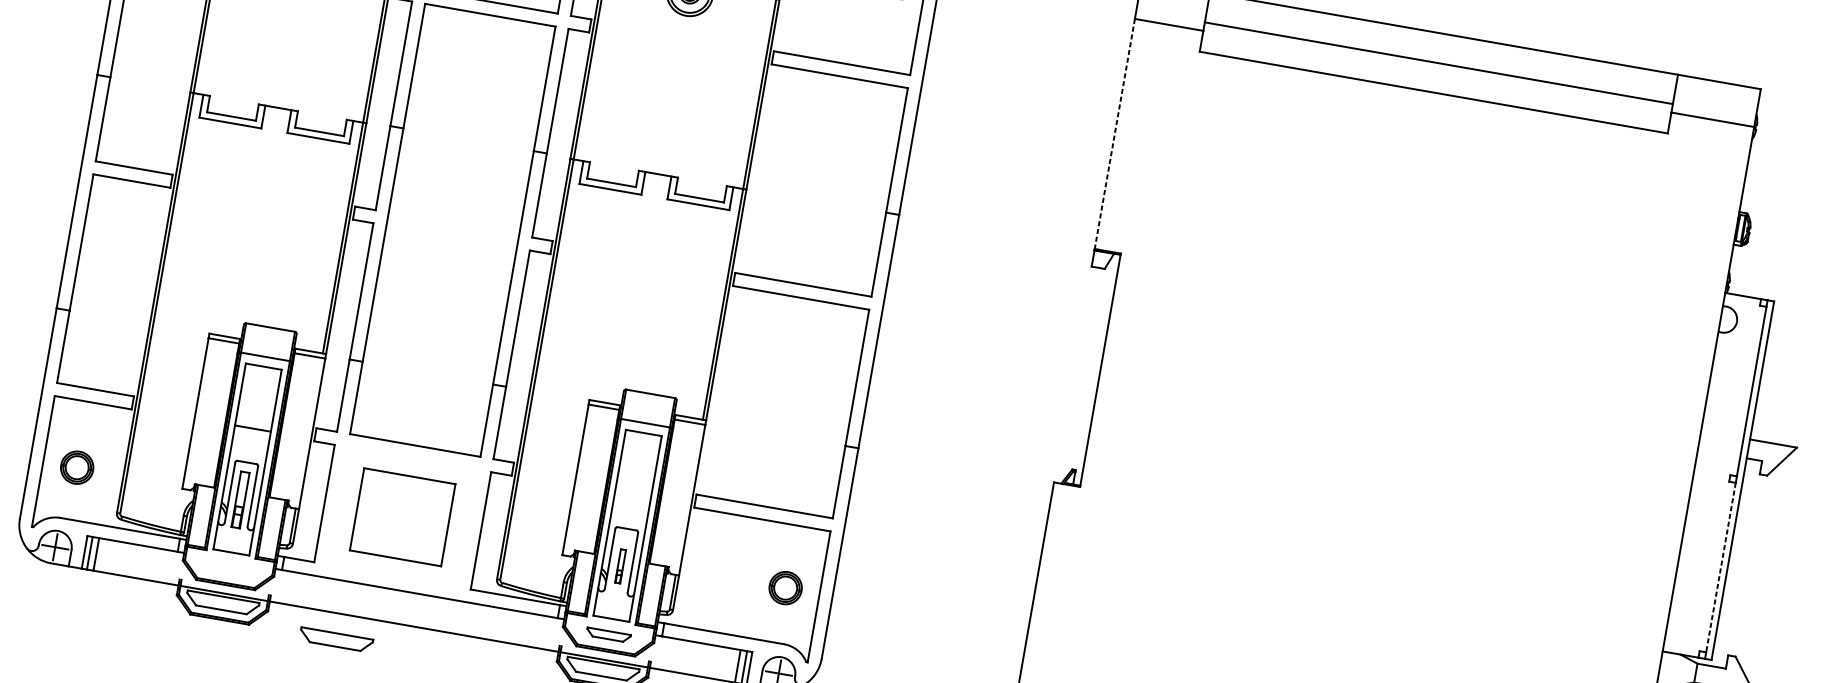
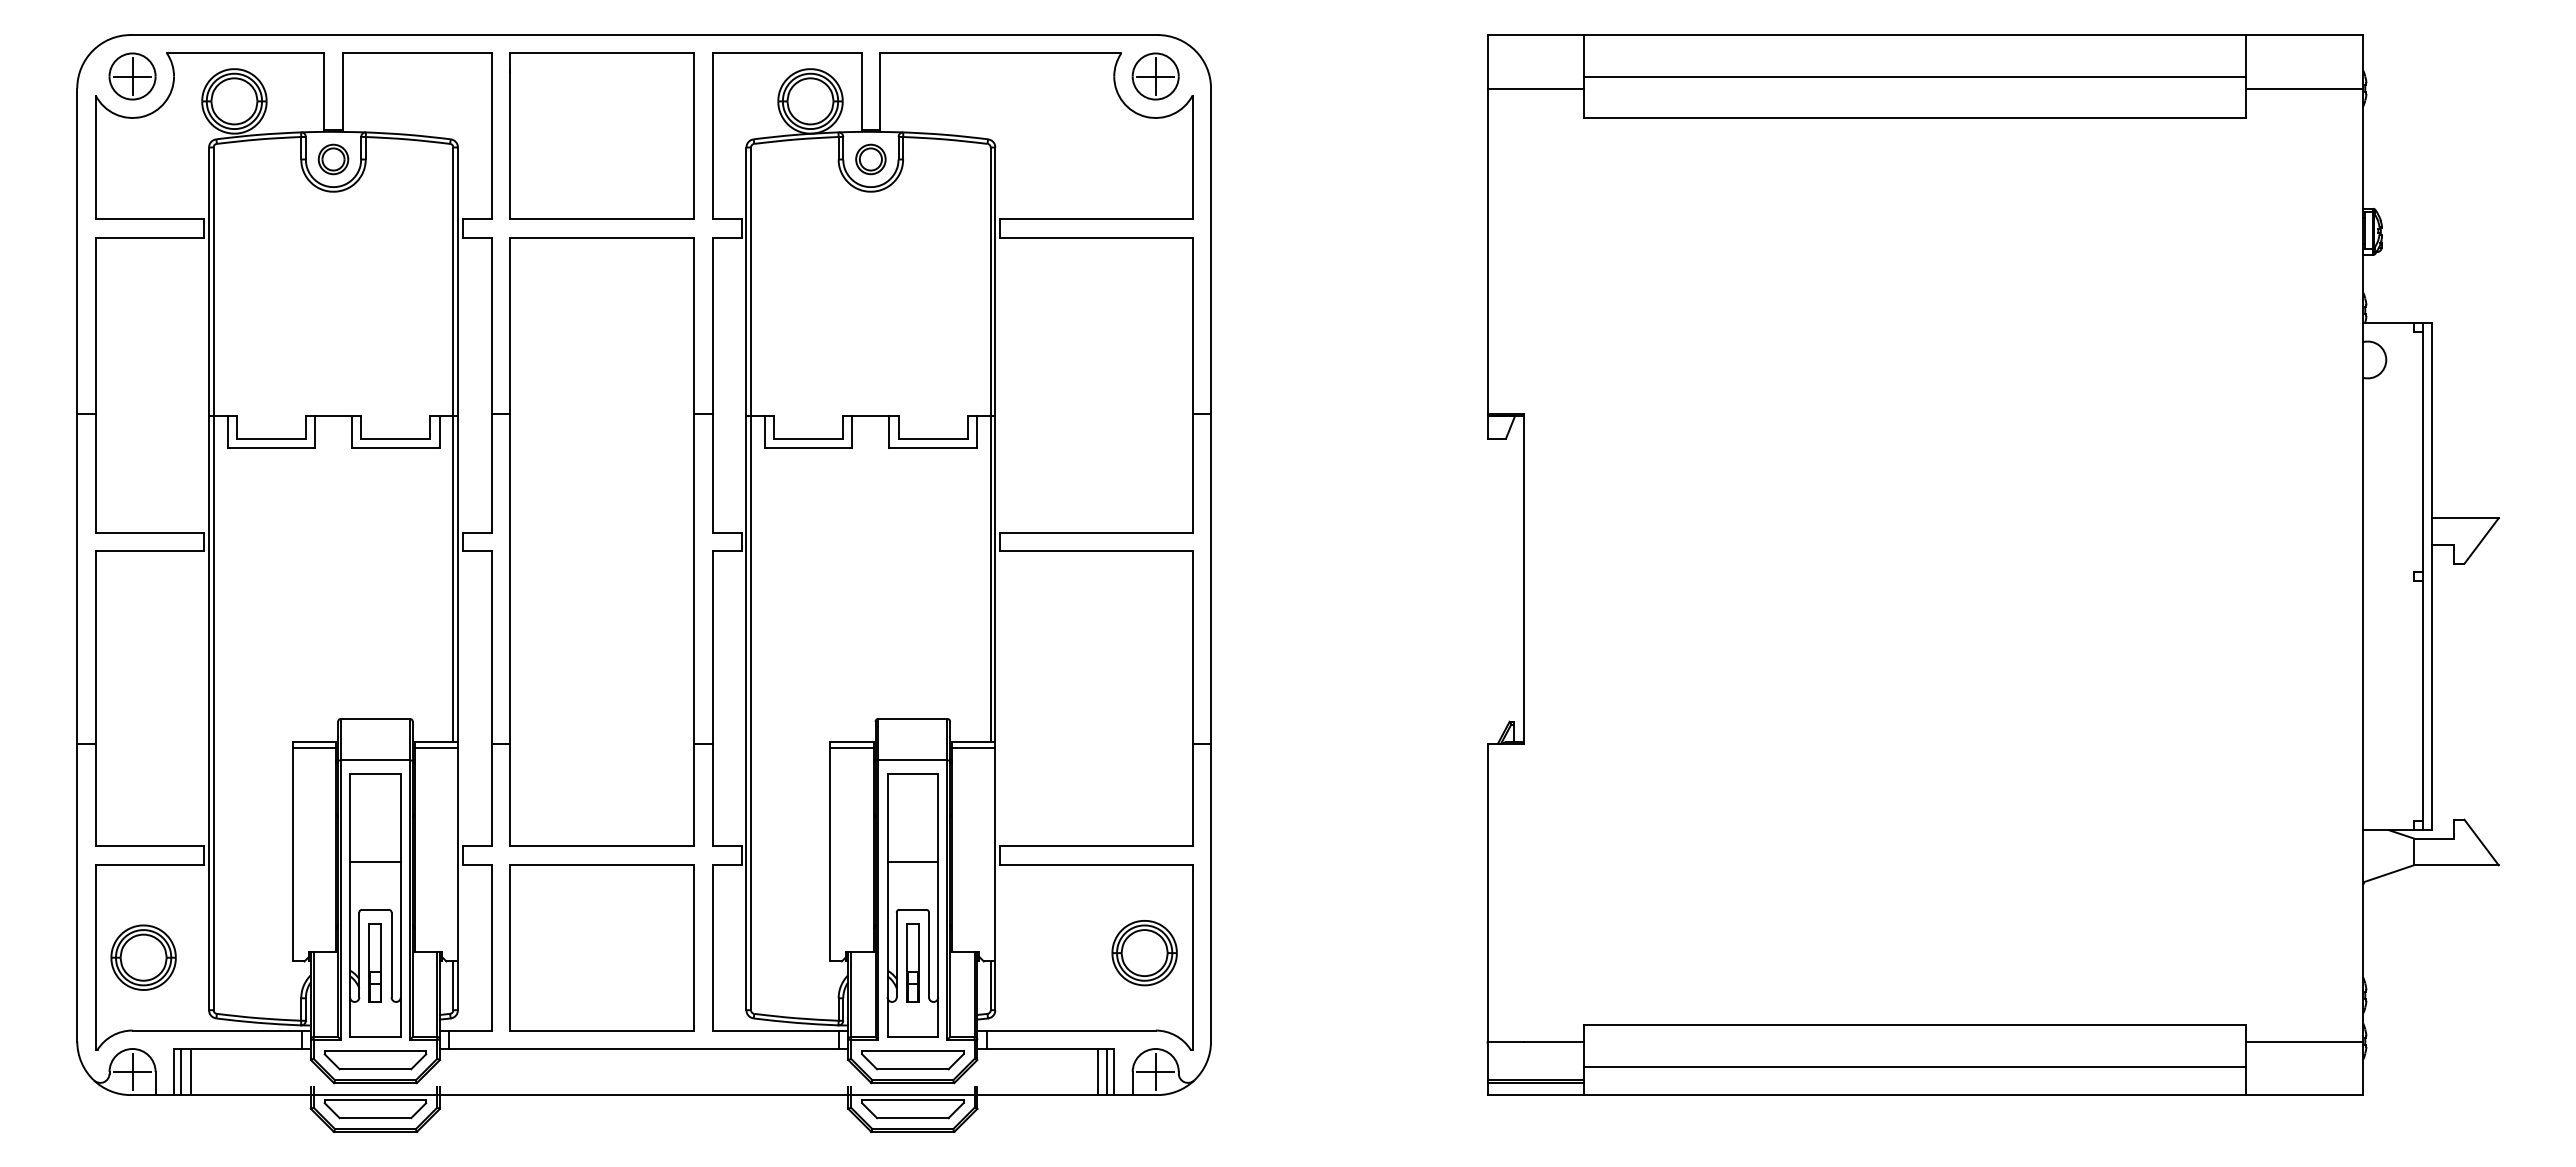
line: (1114, 134) -> (1487, 251), dashed -> solid
part: (77, 467) -> (143, 957), size x1.43
line: (632, 494) -> (912, 861), added
part: (402, 517) -> (601, 947), size x1.43
part: (620, 566) -> (912, 962), size x1.67
line: (1721, 567) -> (2423, 701), dashed -> solid
part: (785, 588) -> (1144, 953), size x1.43
part: (608, 635) -> (912, 1060), size x1.67
part: (336, 640) -> (375, 1060), moved

